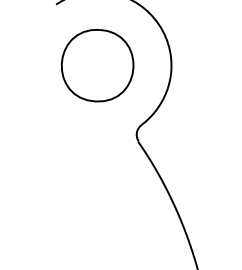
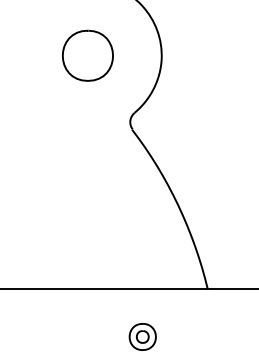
part: (97, 65) -> (87, 55), size x0.7

